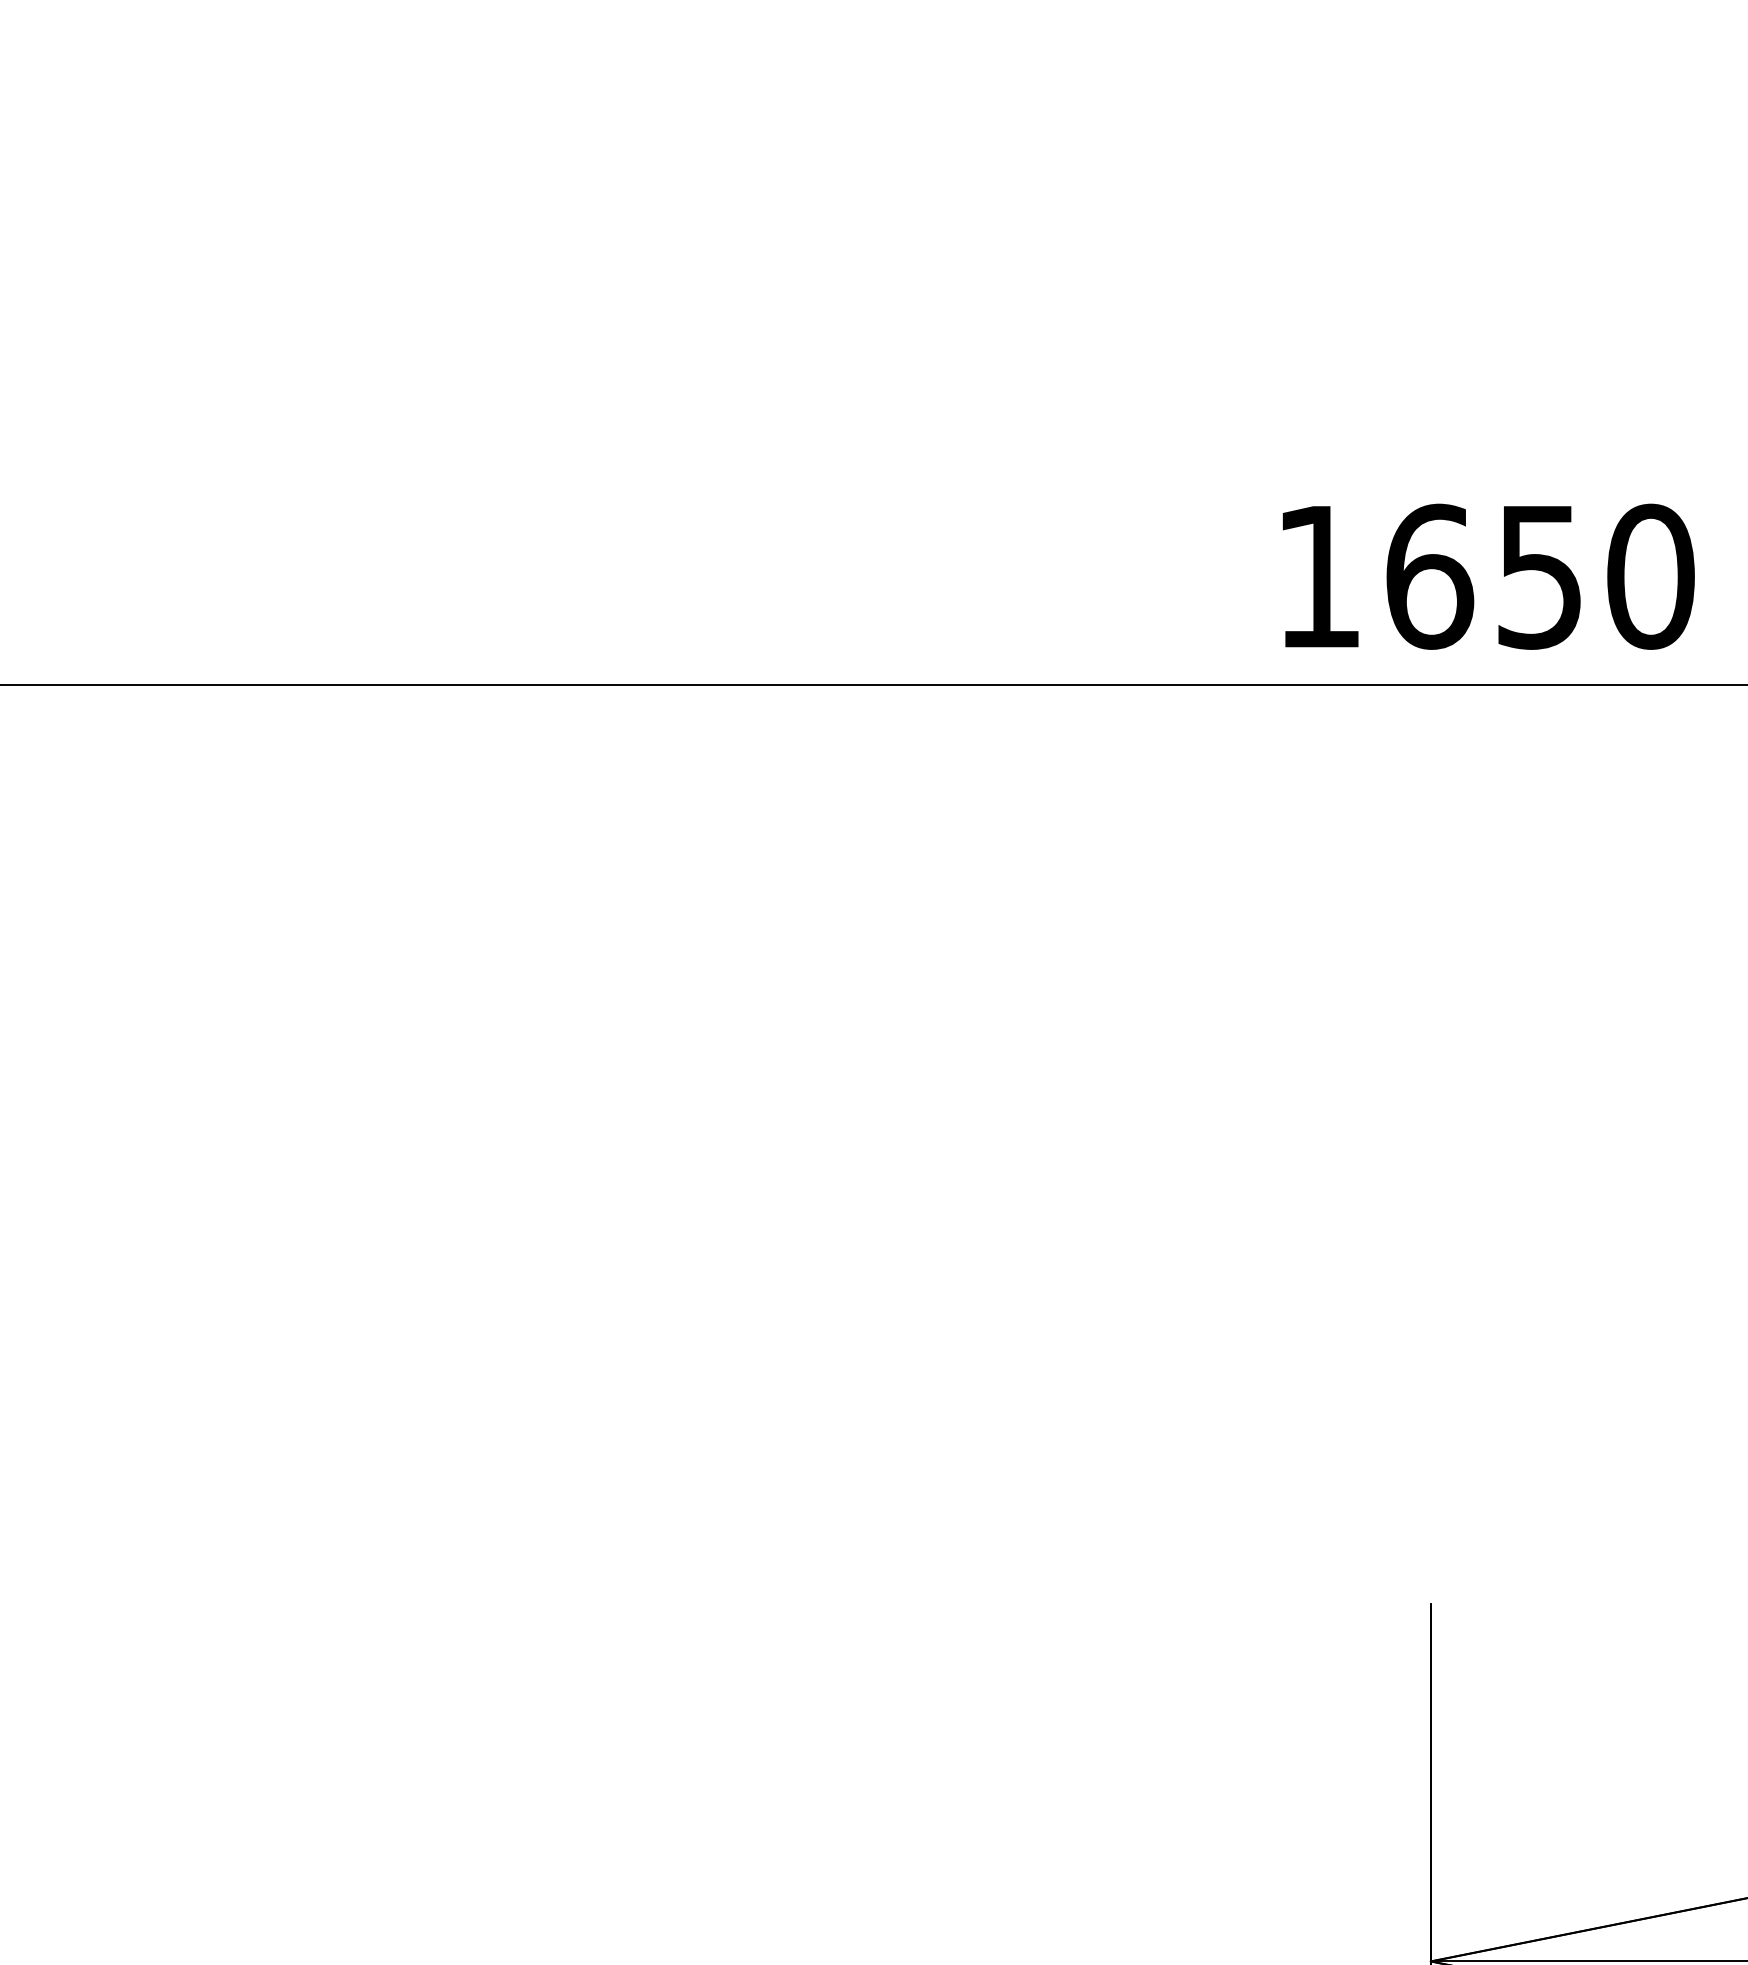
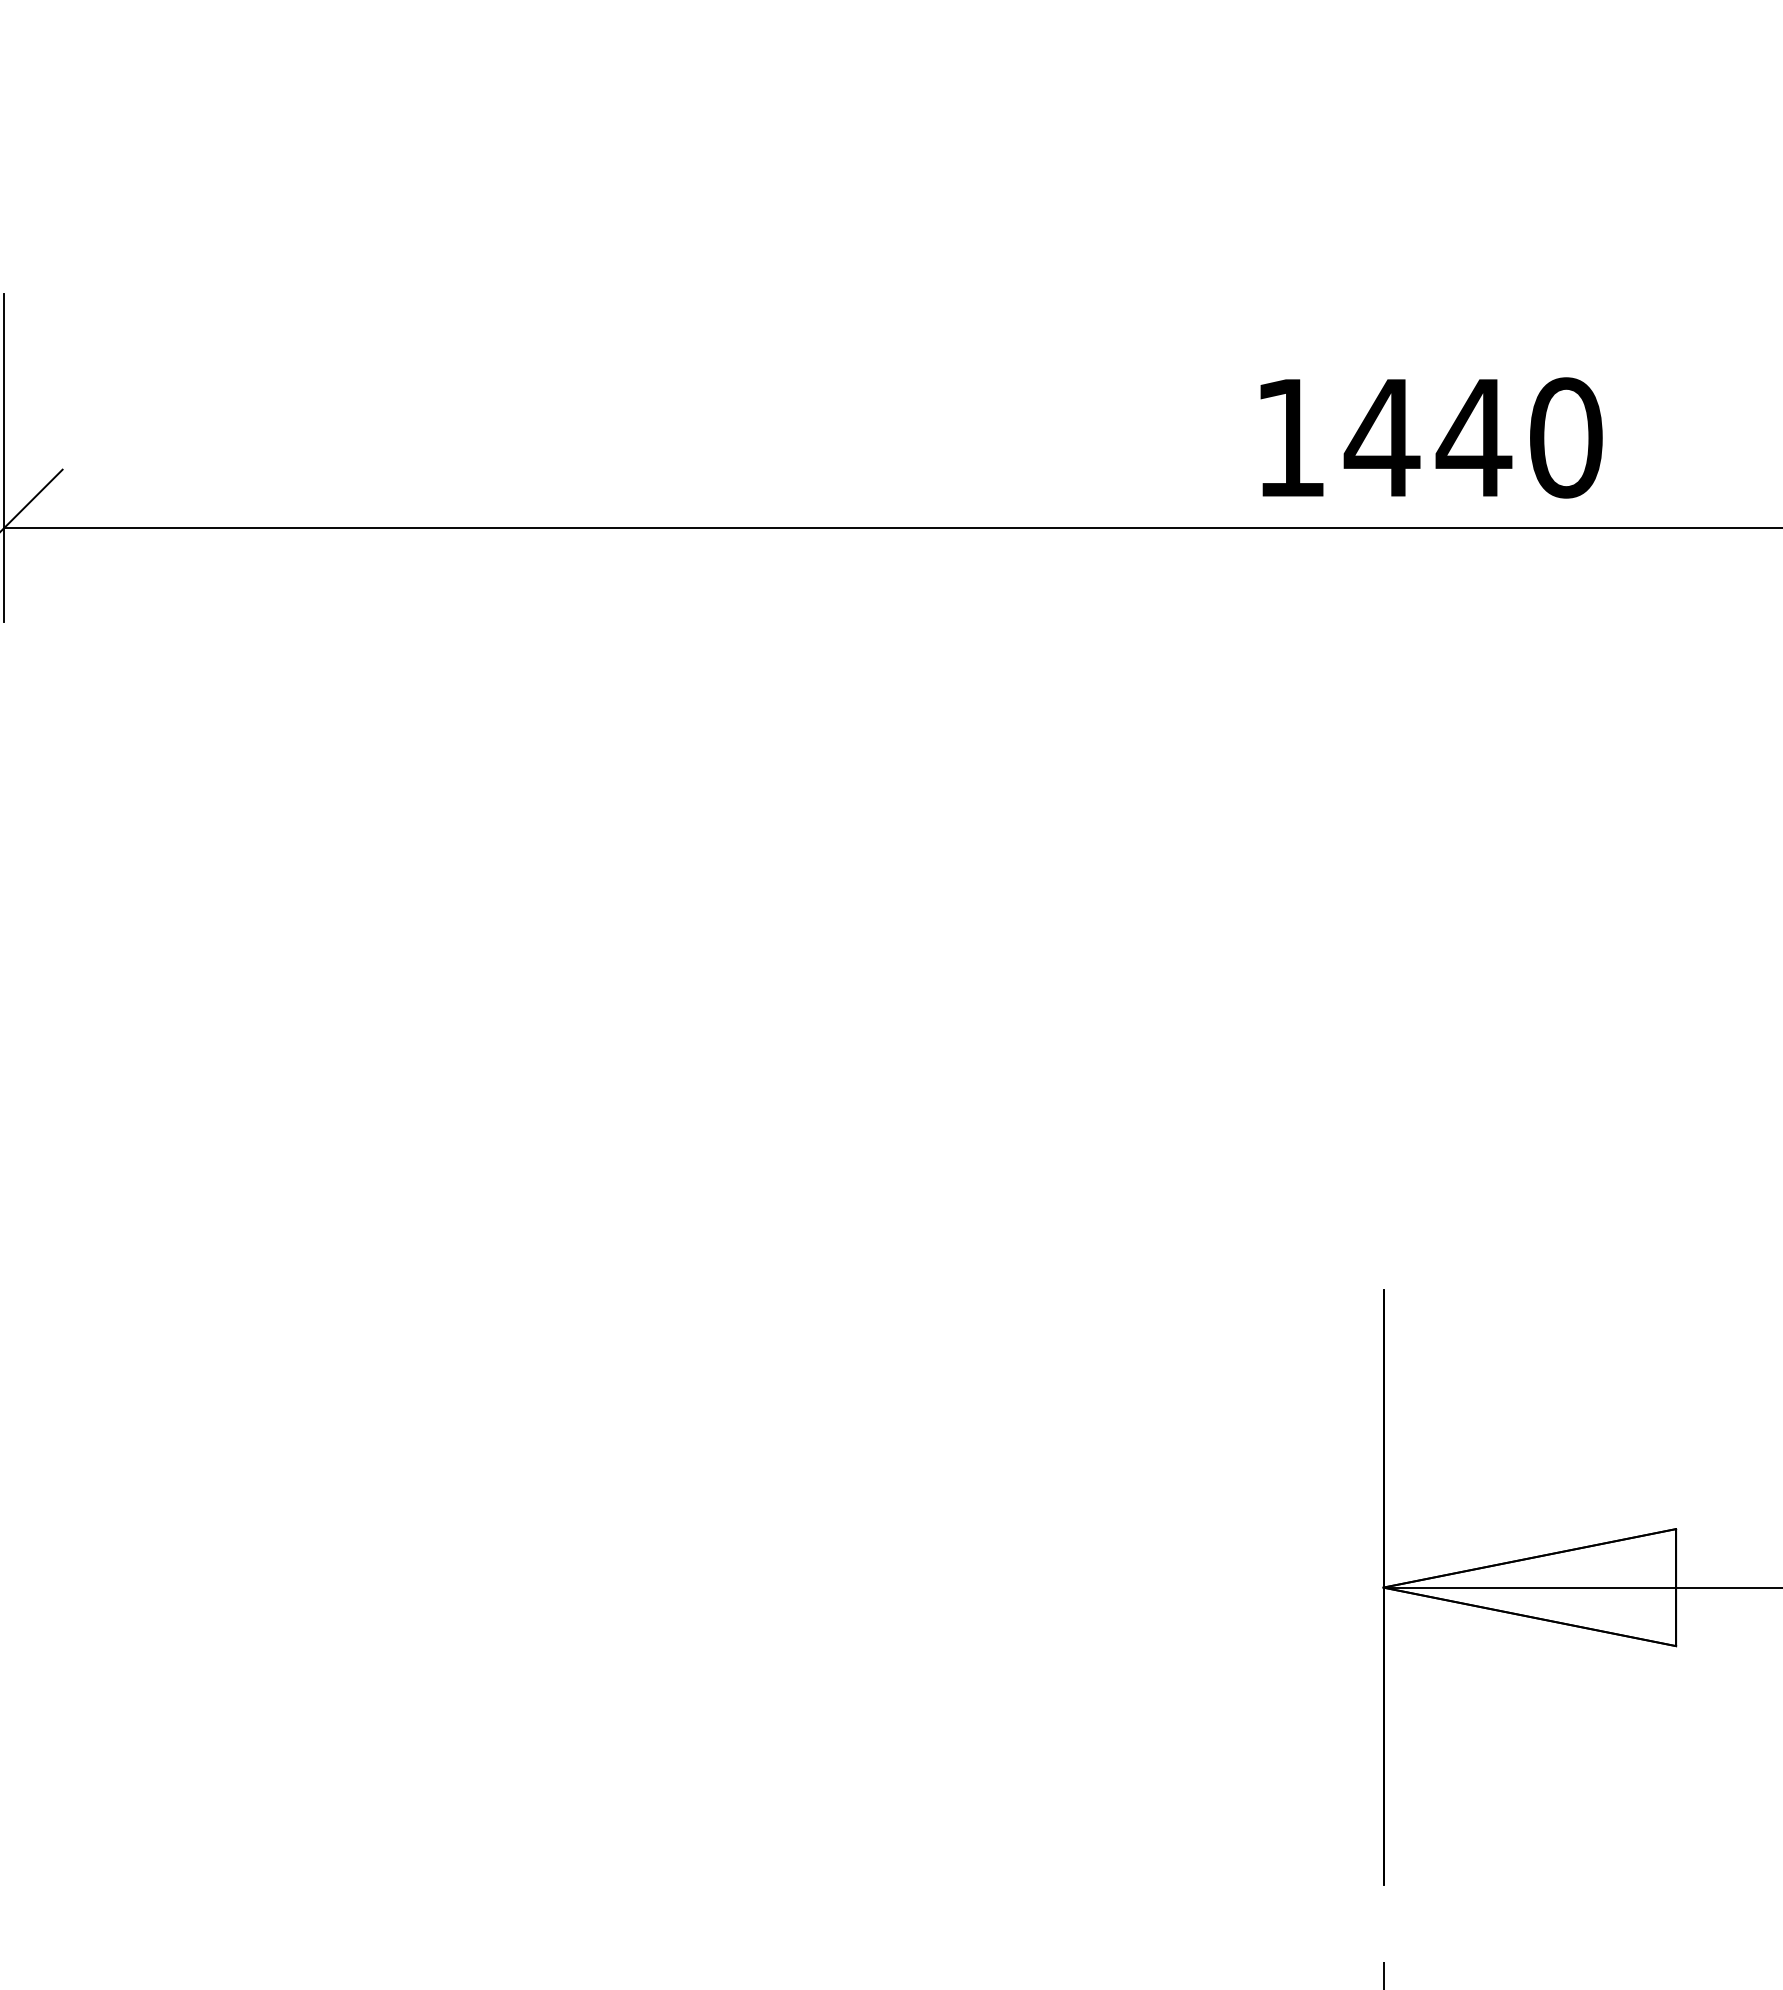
text: (1483, 576) -> (1427, 437), 1650 -> 1440

